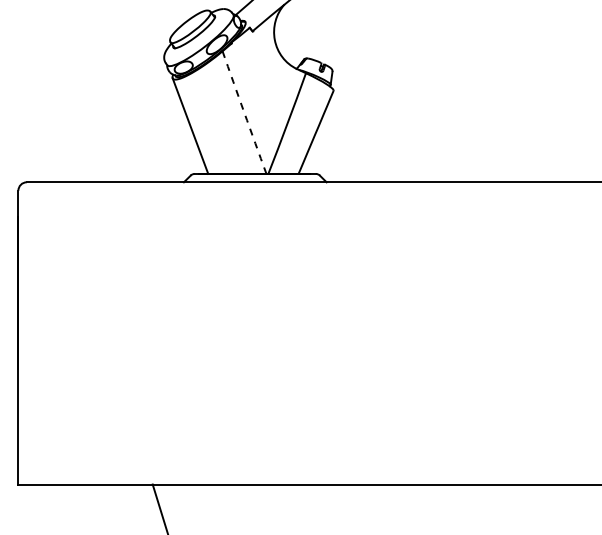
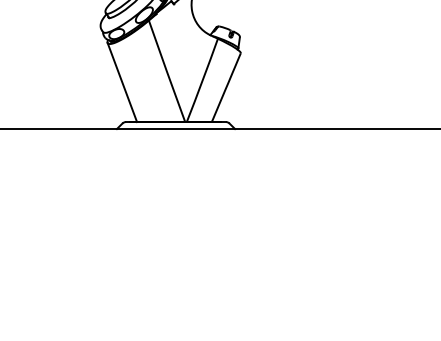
arc: (244, 112) -> (167, 71), dashed -> solid

